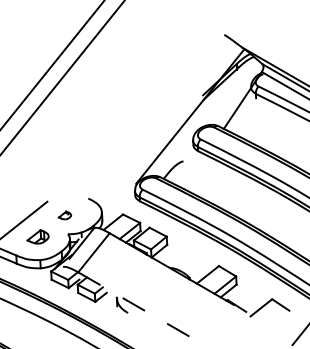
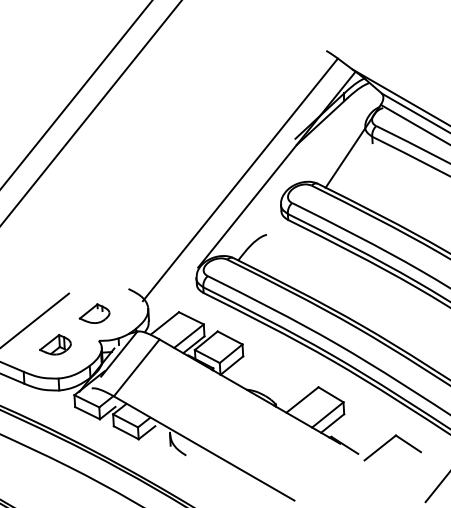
line: (165, 123) -> (240, 179), added
part: (64, 215) -> (93, 313), size x1.67
line: (140, 308) -> (204, 448), dashed -> solid

